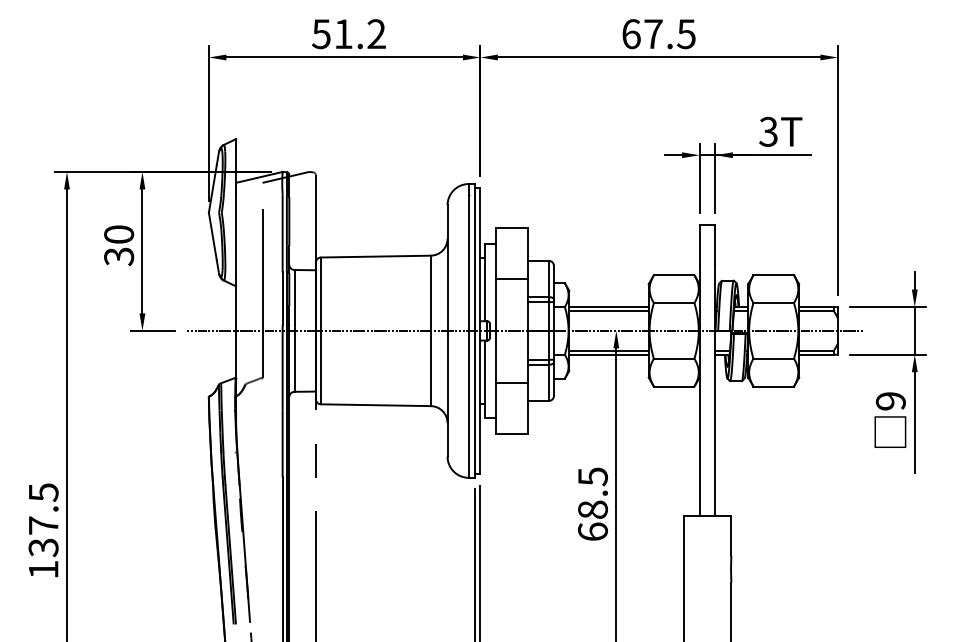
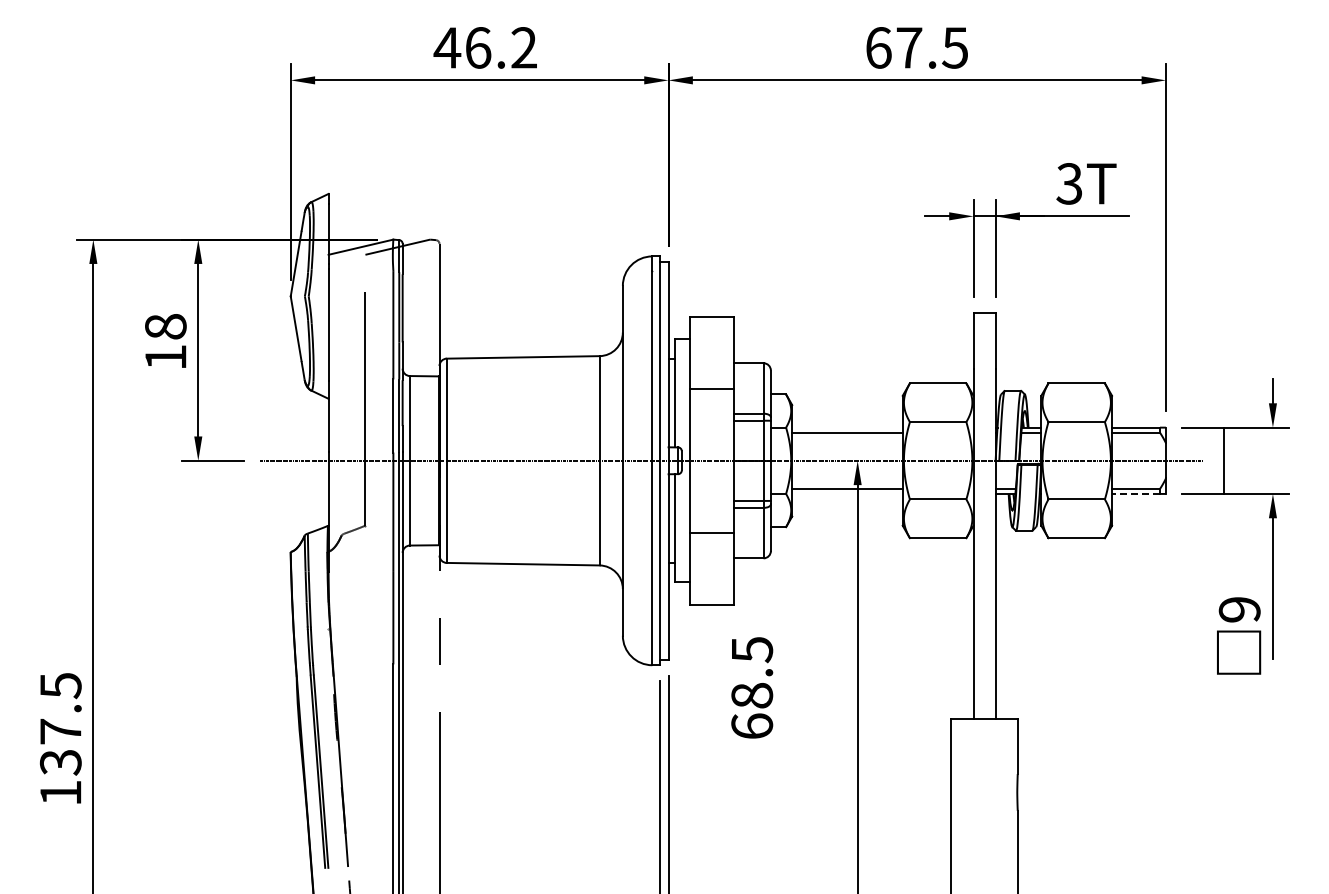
text: (332, 33) -> (462, 47), 51.2 -> 46.2
text: (118, 245) -> (165, 342), 30 -> 18
line: (609, 306) -> (847, 427), removed
line: (914, 330) -> (1223, 460), moved
line: (609, 354) -> (847, 493), removed
line: (816, 354) -> (1136, 493), solid -> dashed
text: (890, 419) -> (1239, 635), moved
text: (593, 503) -> (752, 687), moved

